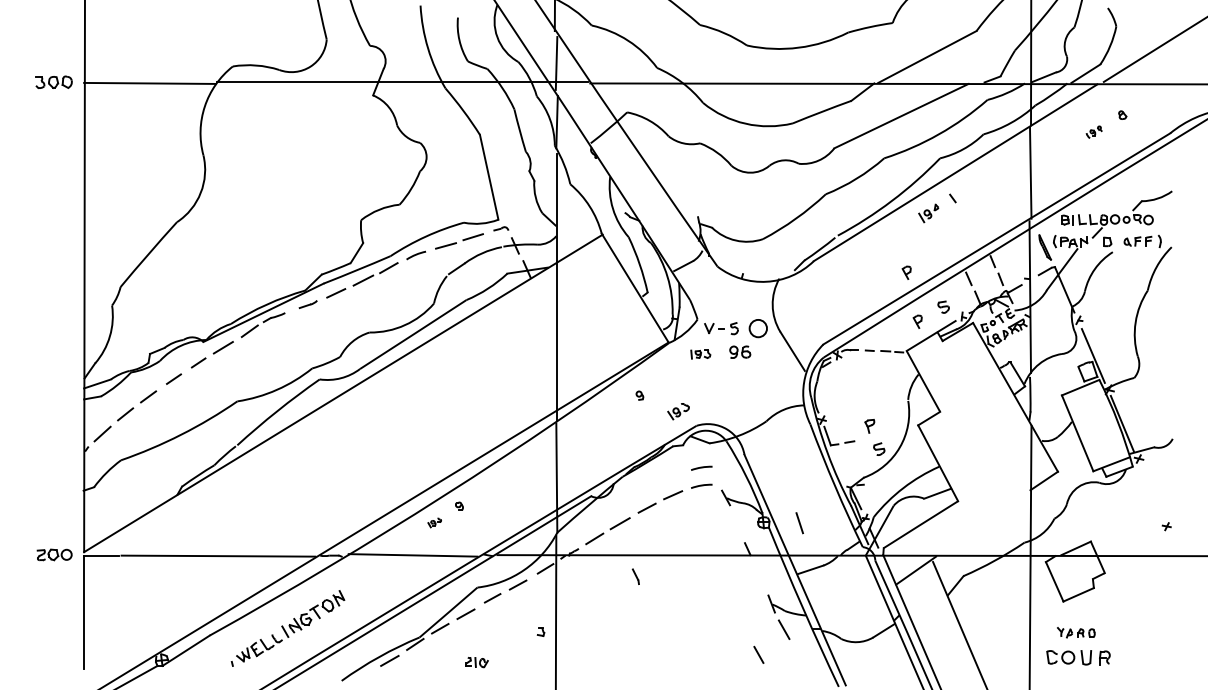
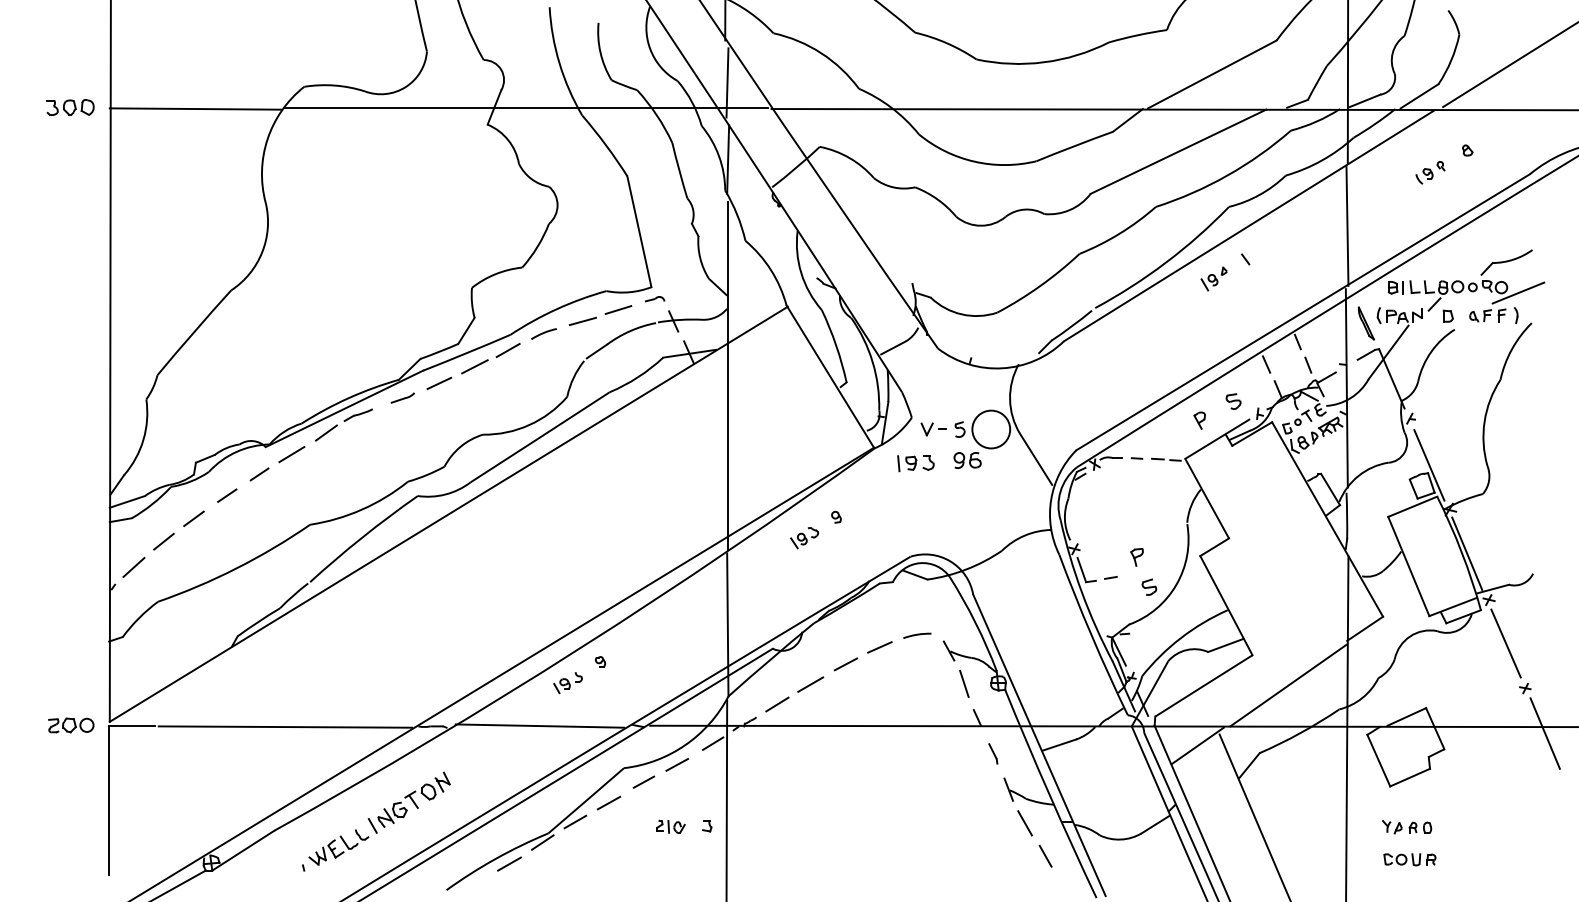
part: (1093, 132) -> (1429, 173), size x1.43
line: (1161, 224) -> (1518, 293), added
part: (906, 272) -> (1185, 356), removed
circle: (757, 328) -> (990, 429), size x1.67
part: (700, 354) -> (915, 463), size x1.43
part: (678, 411) -> (804, 537), moved
line: (701, 467) -> (916, 611), removed
line: (1151, 492) -> (1505, 643), added
part: (434, 522) -> (567, 683), size x1.67
line: (799, 523) -> (964, 684), moved
line: (985, 524) -> (1288, 685), added
line: (1181, 561) -> (1544, 734), added
line: (635, 576) -> (992, 753), moved
line: (758, 654) -> (1045, 855), moved
part: (1078, 657) -> (1409, 859), size x0.62
part: (476, 662) -> (669, 826), moved

